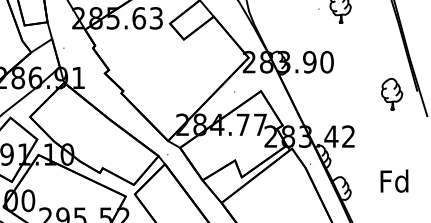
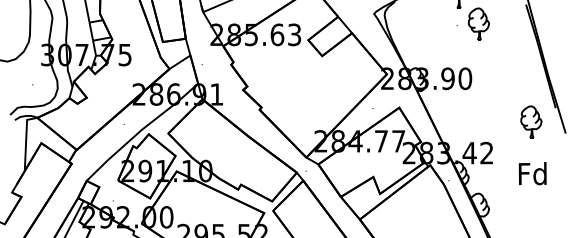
part: (392, 93) -> (531, 121), moved
text: (394, 180) -> (532, 173), moved

